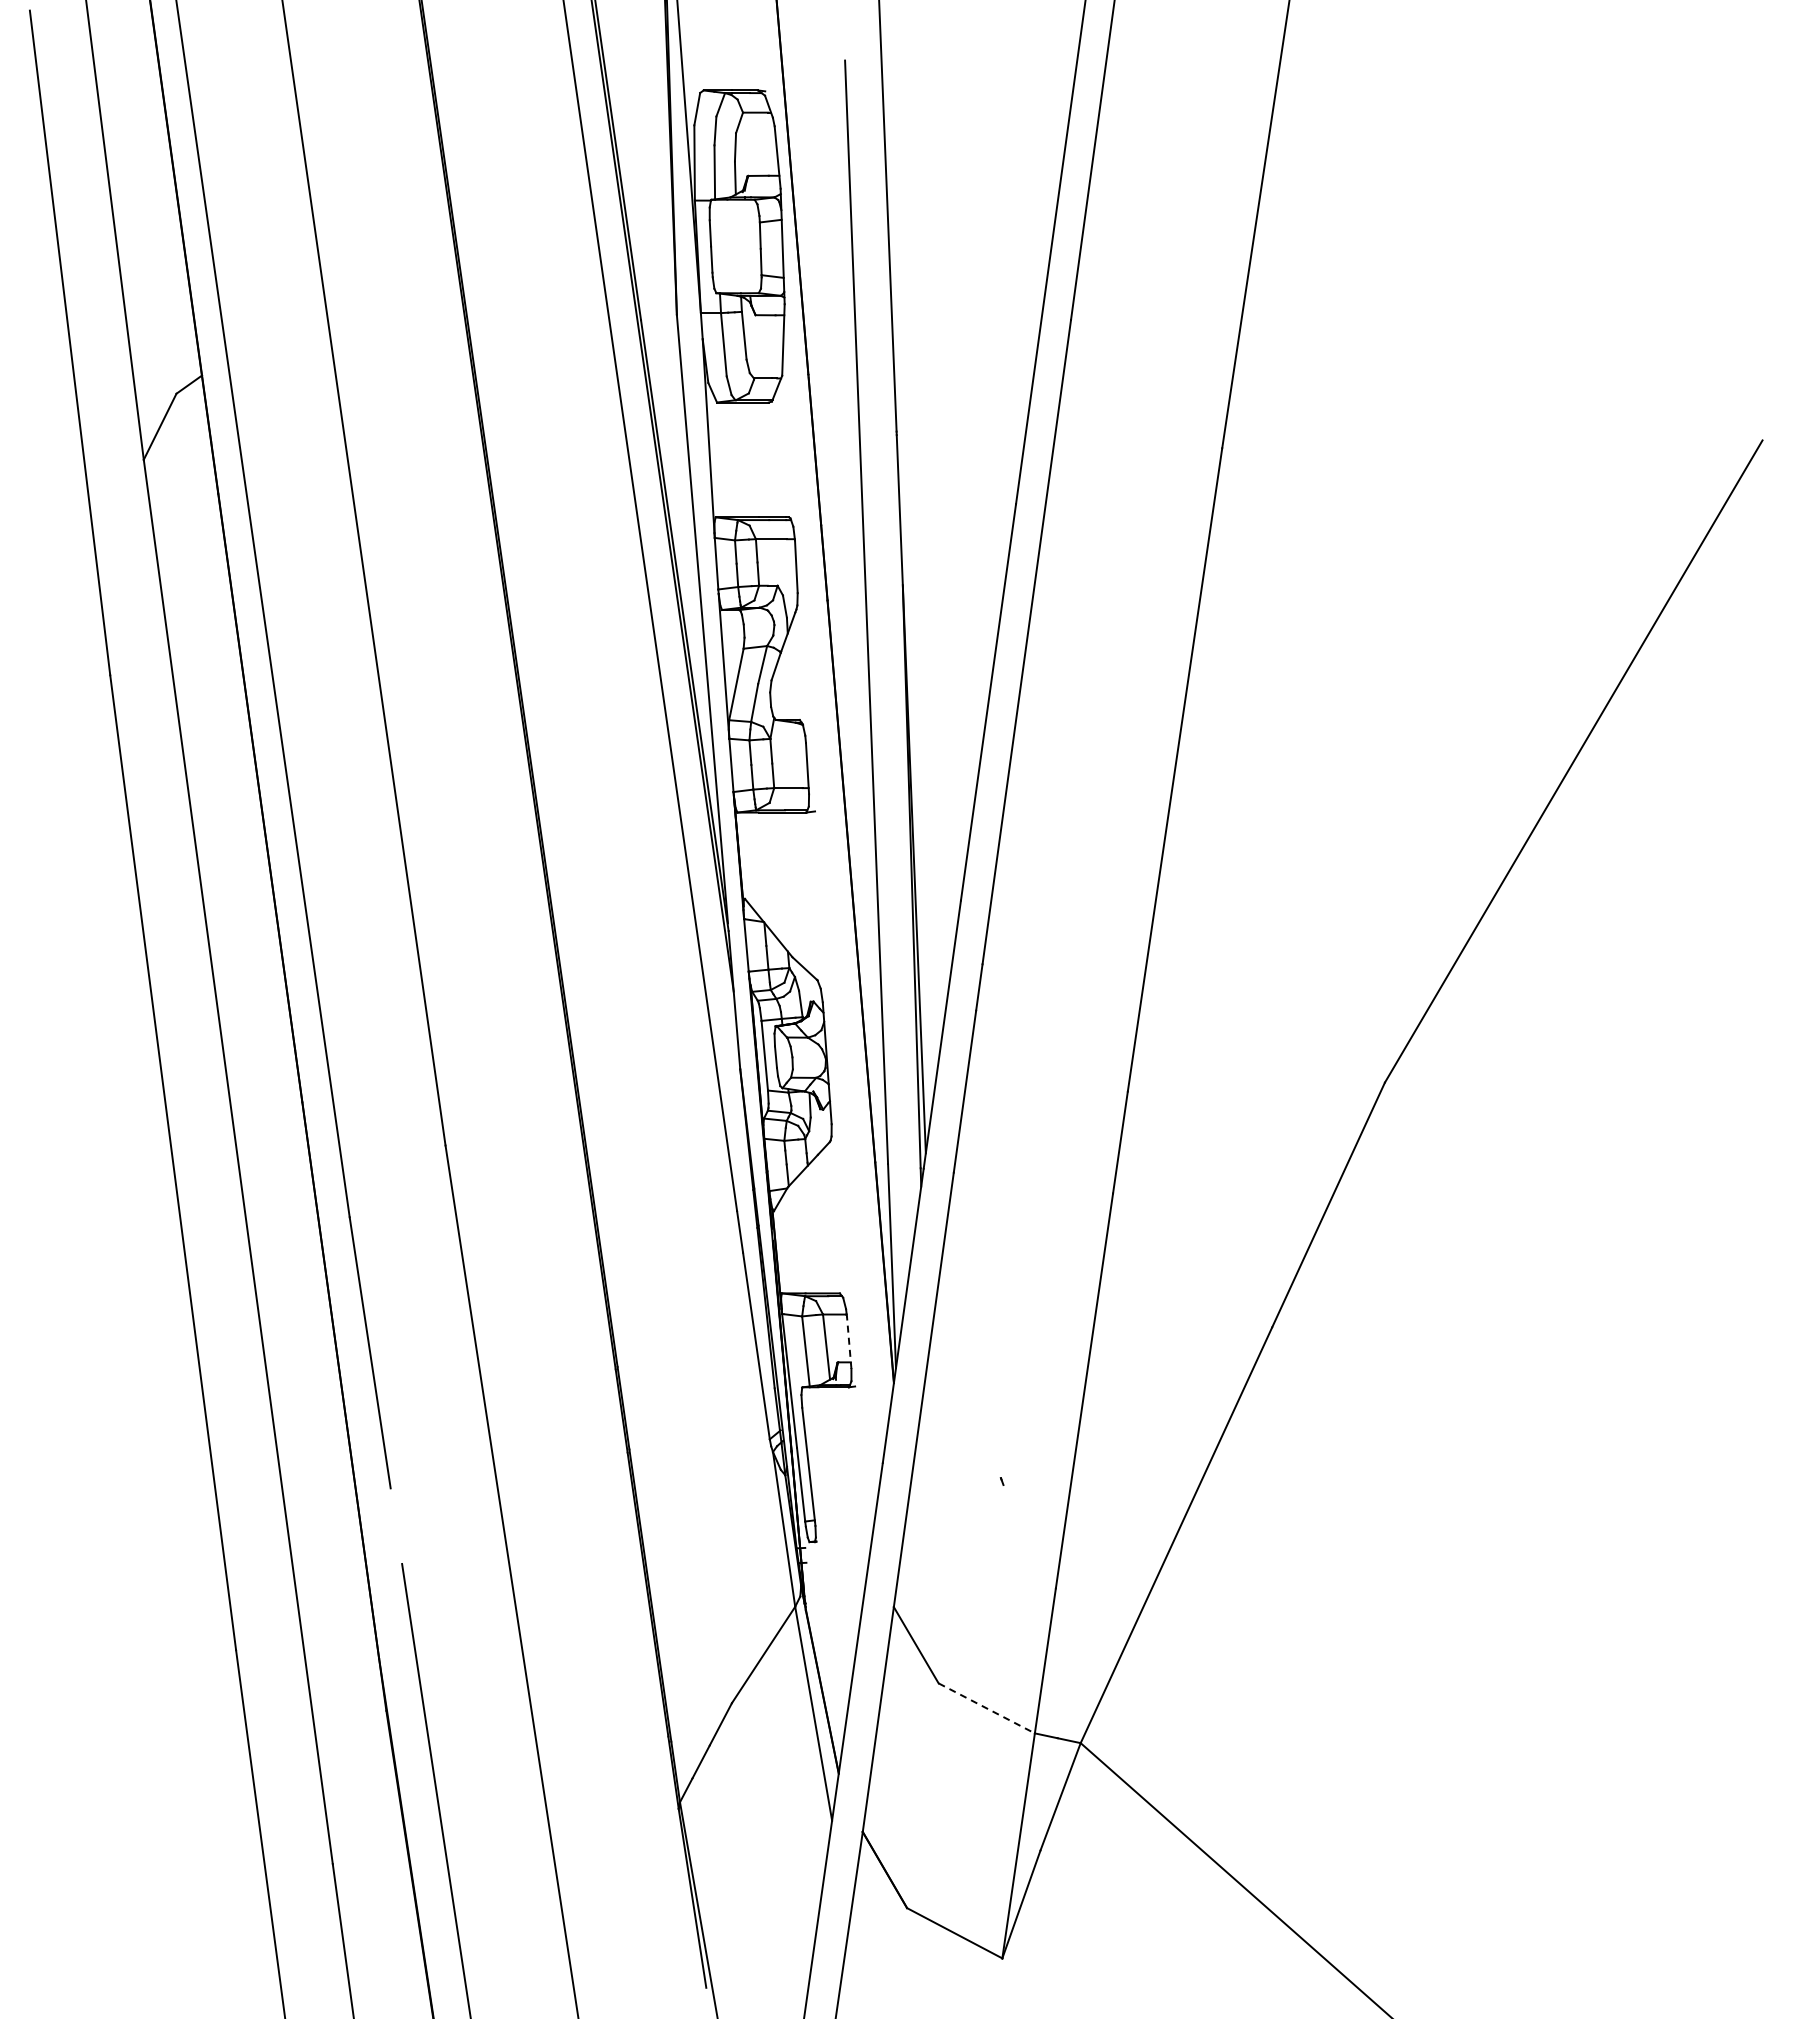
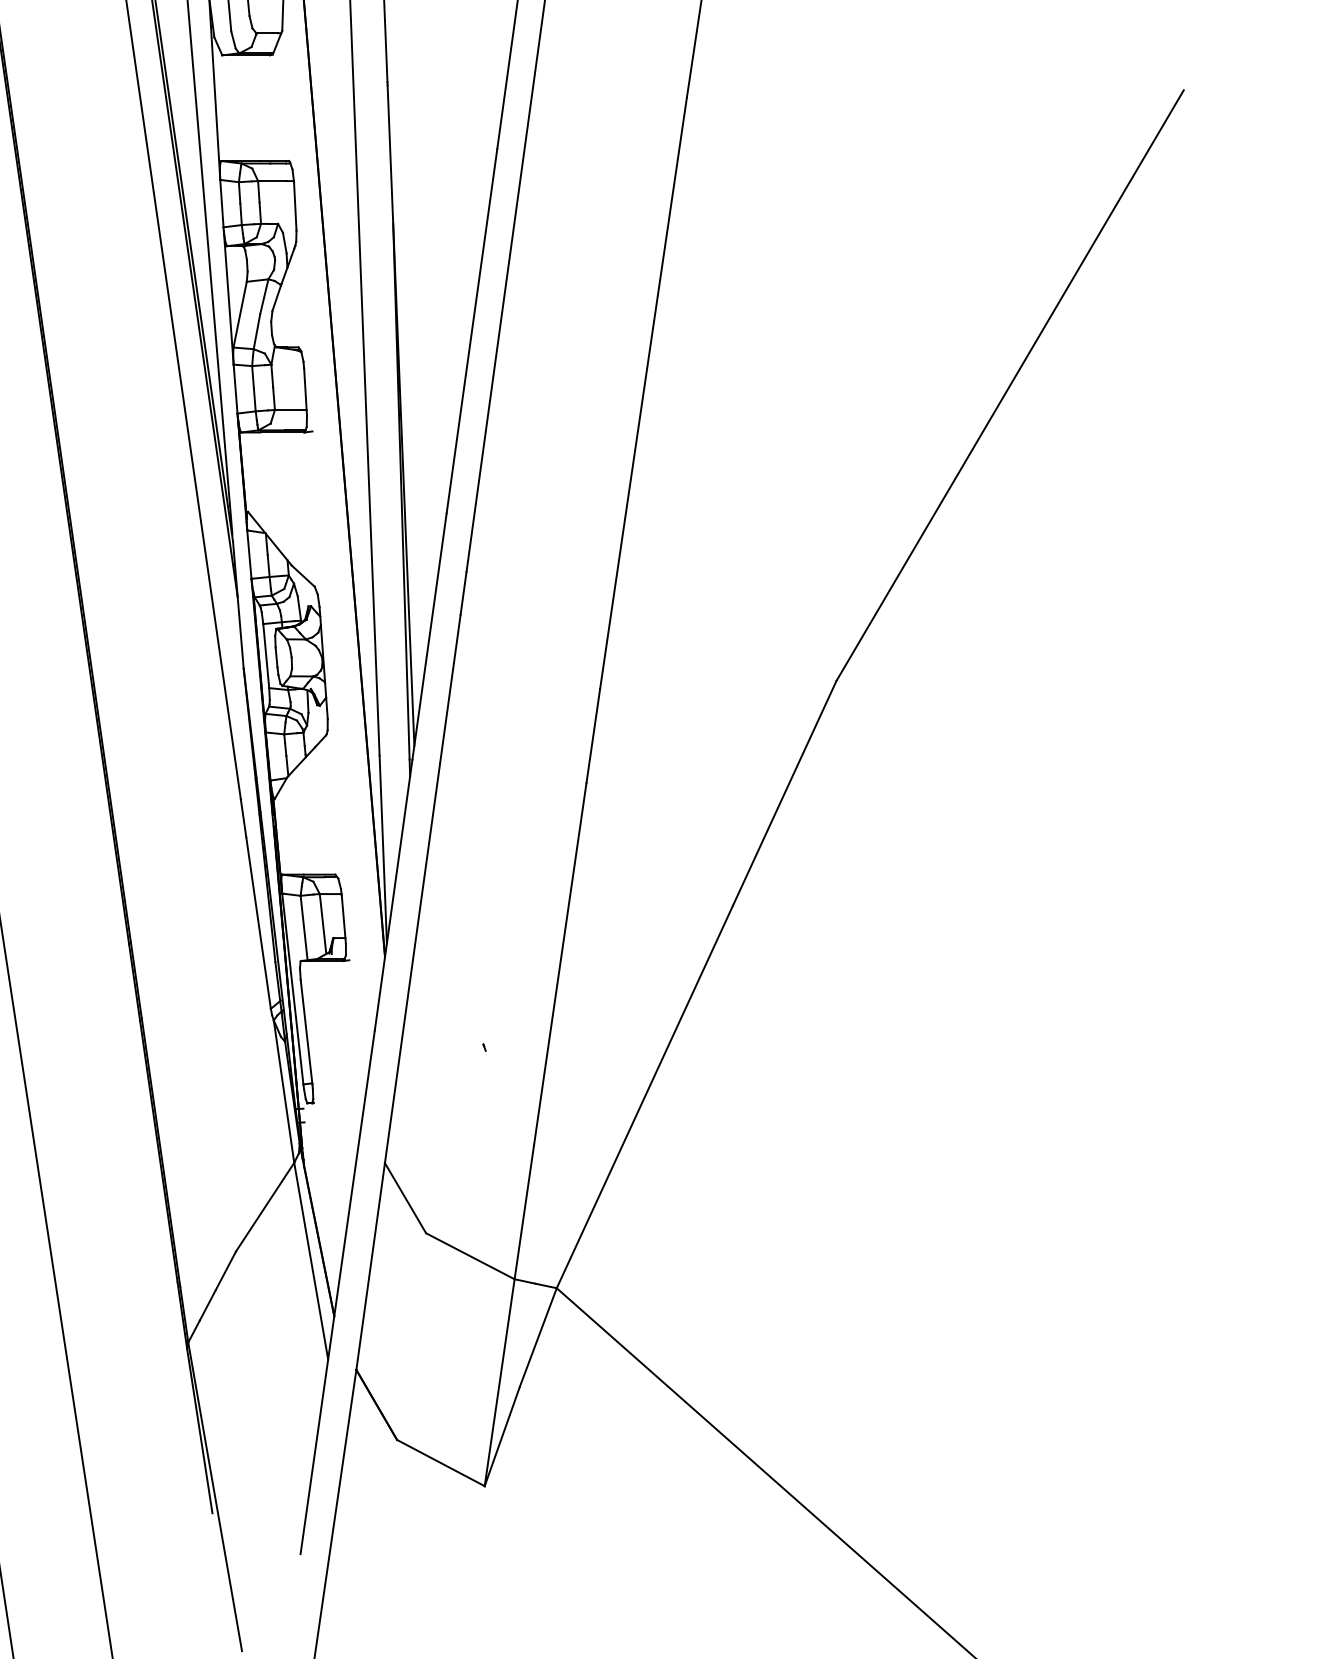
line: (849, 1342) -> (344, 919), dashed -> solid
line: (987, 1708) -> (471, 1256), dashed -> solid

